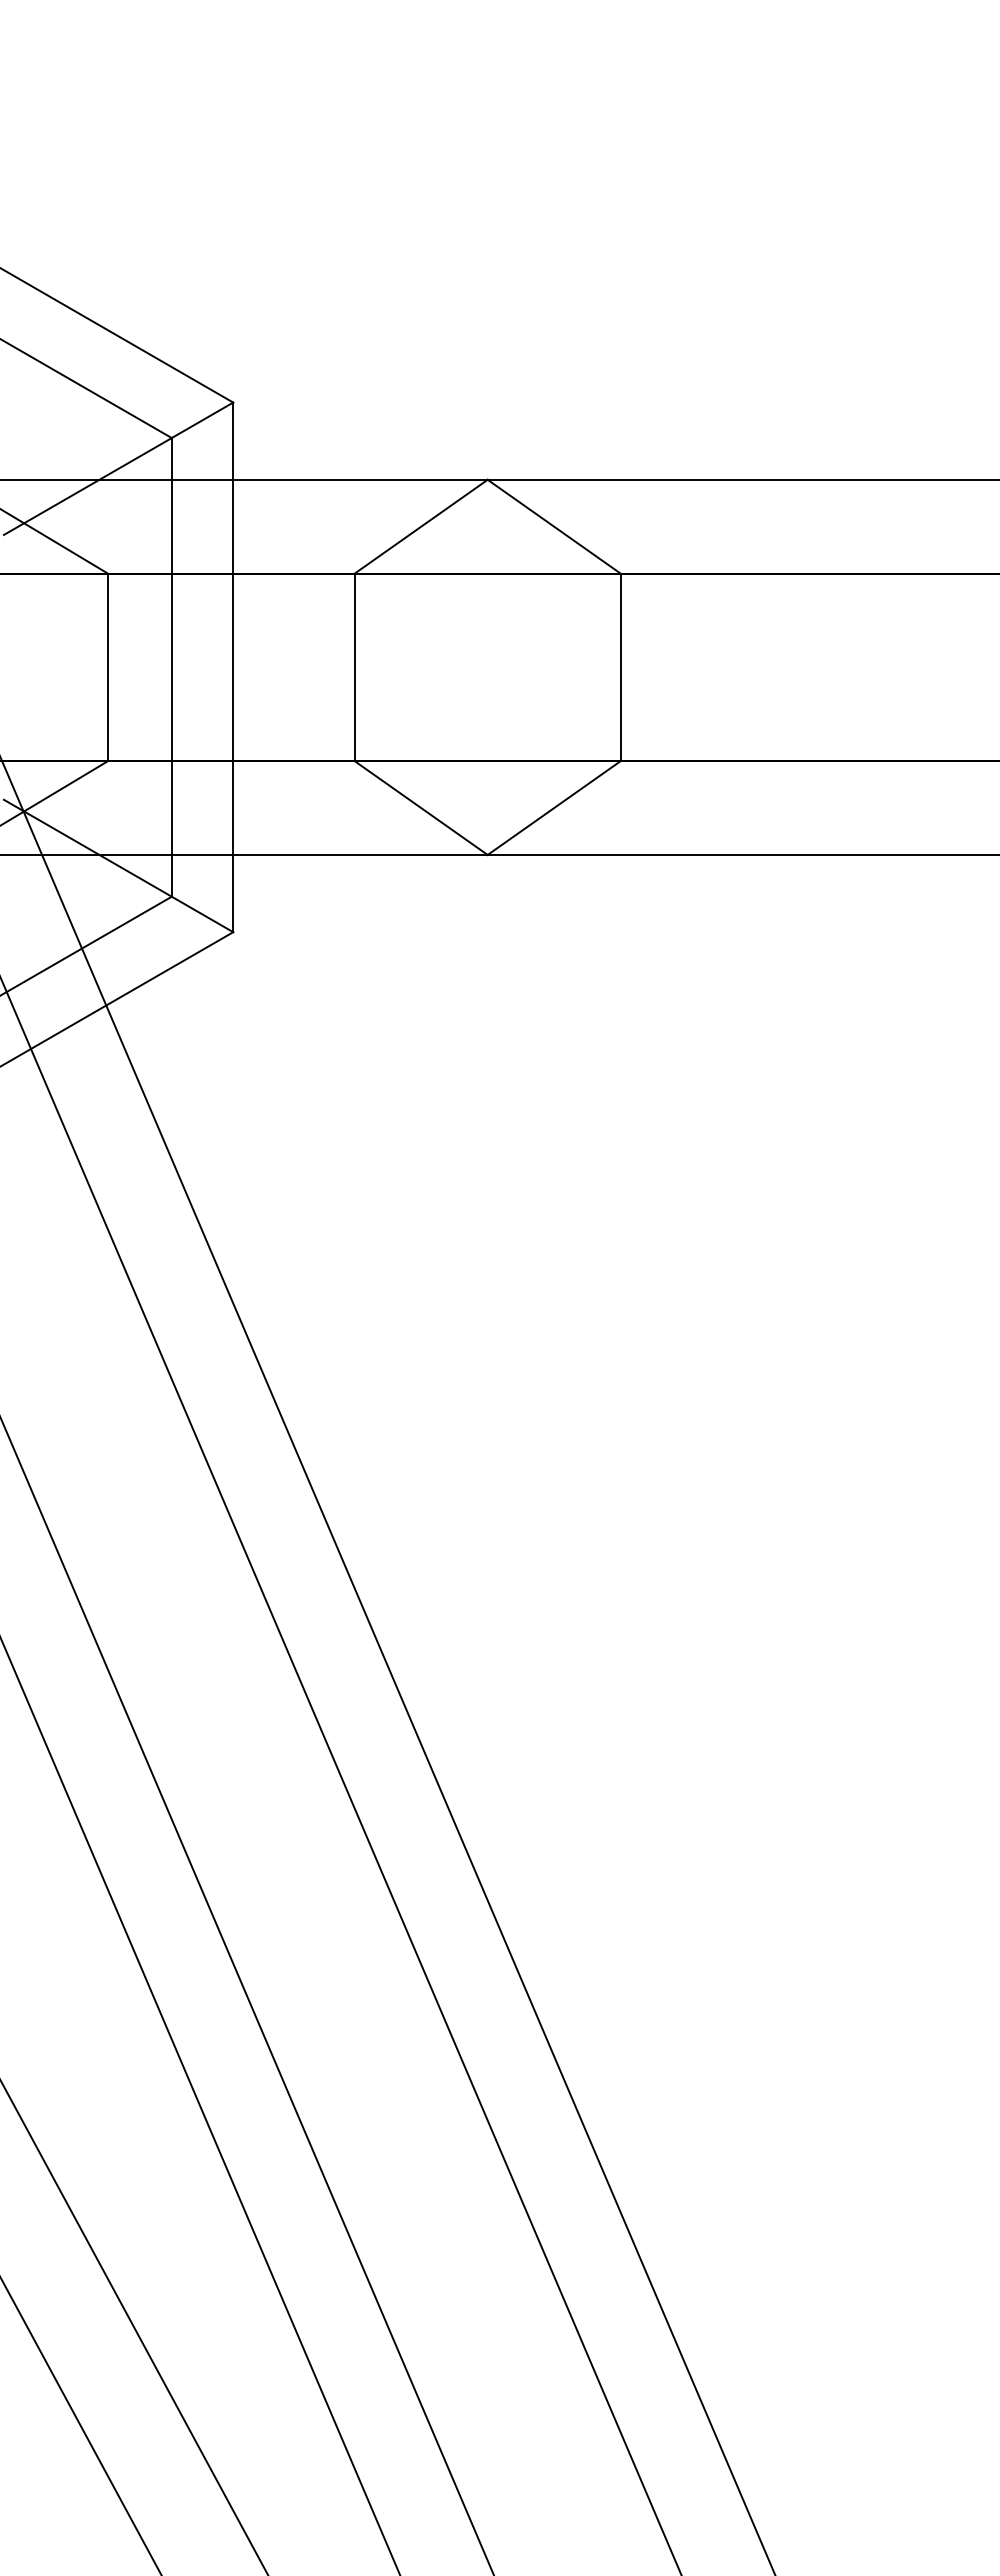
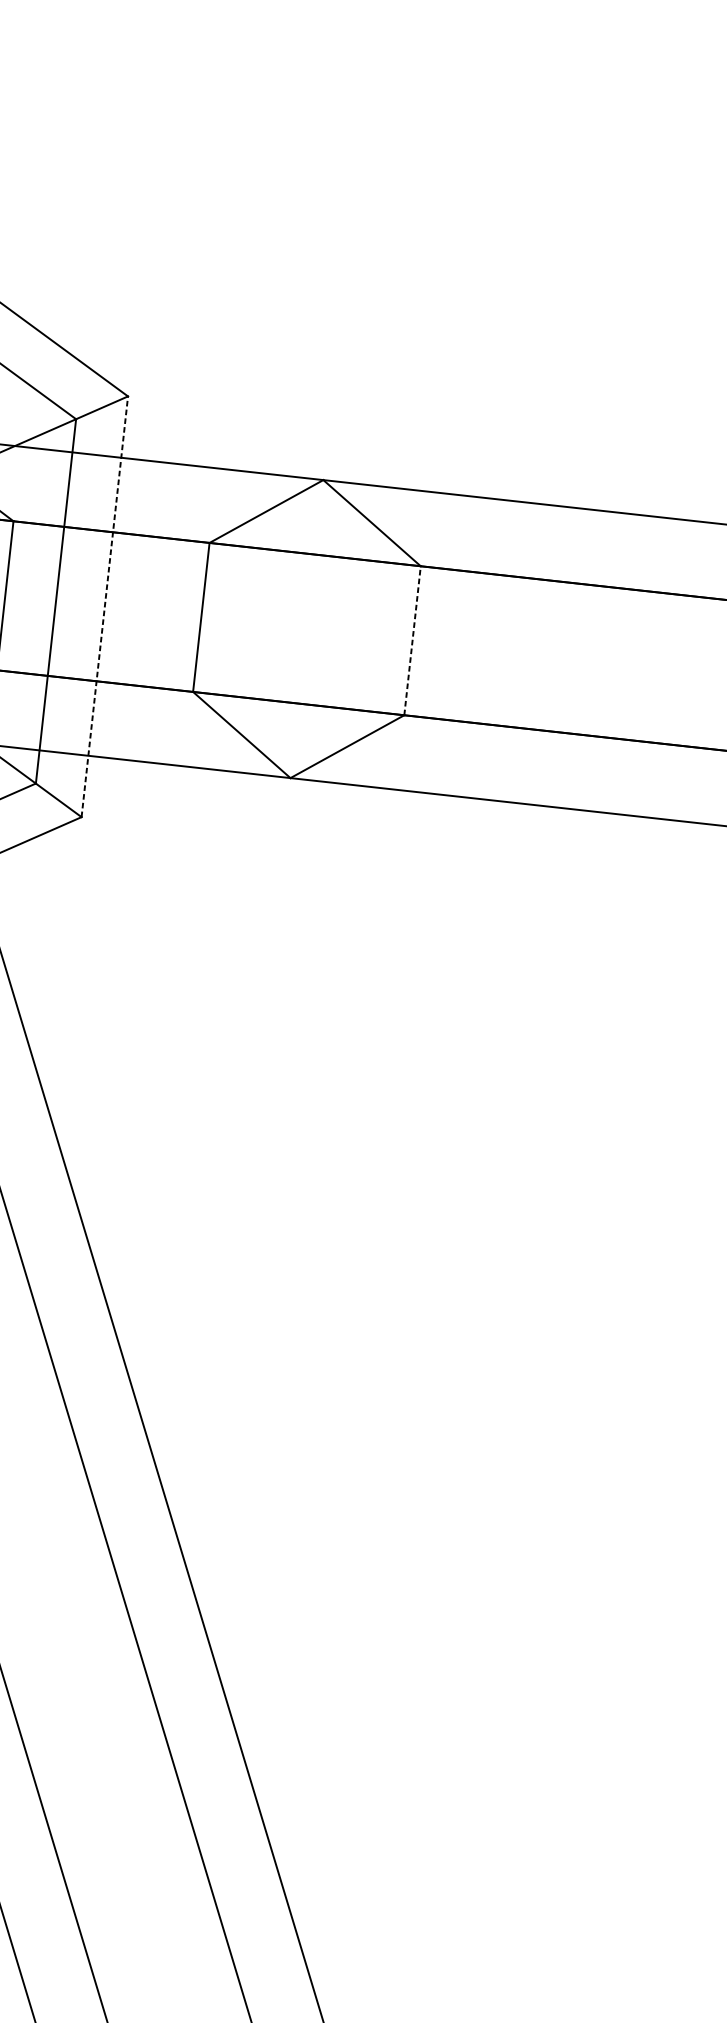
line: (233, 667) -> (105, 606), solid -> dashed
line: (620, 667) -> (412, 640), solid -> dashed

